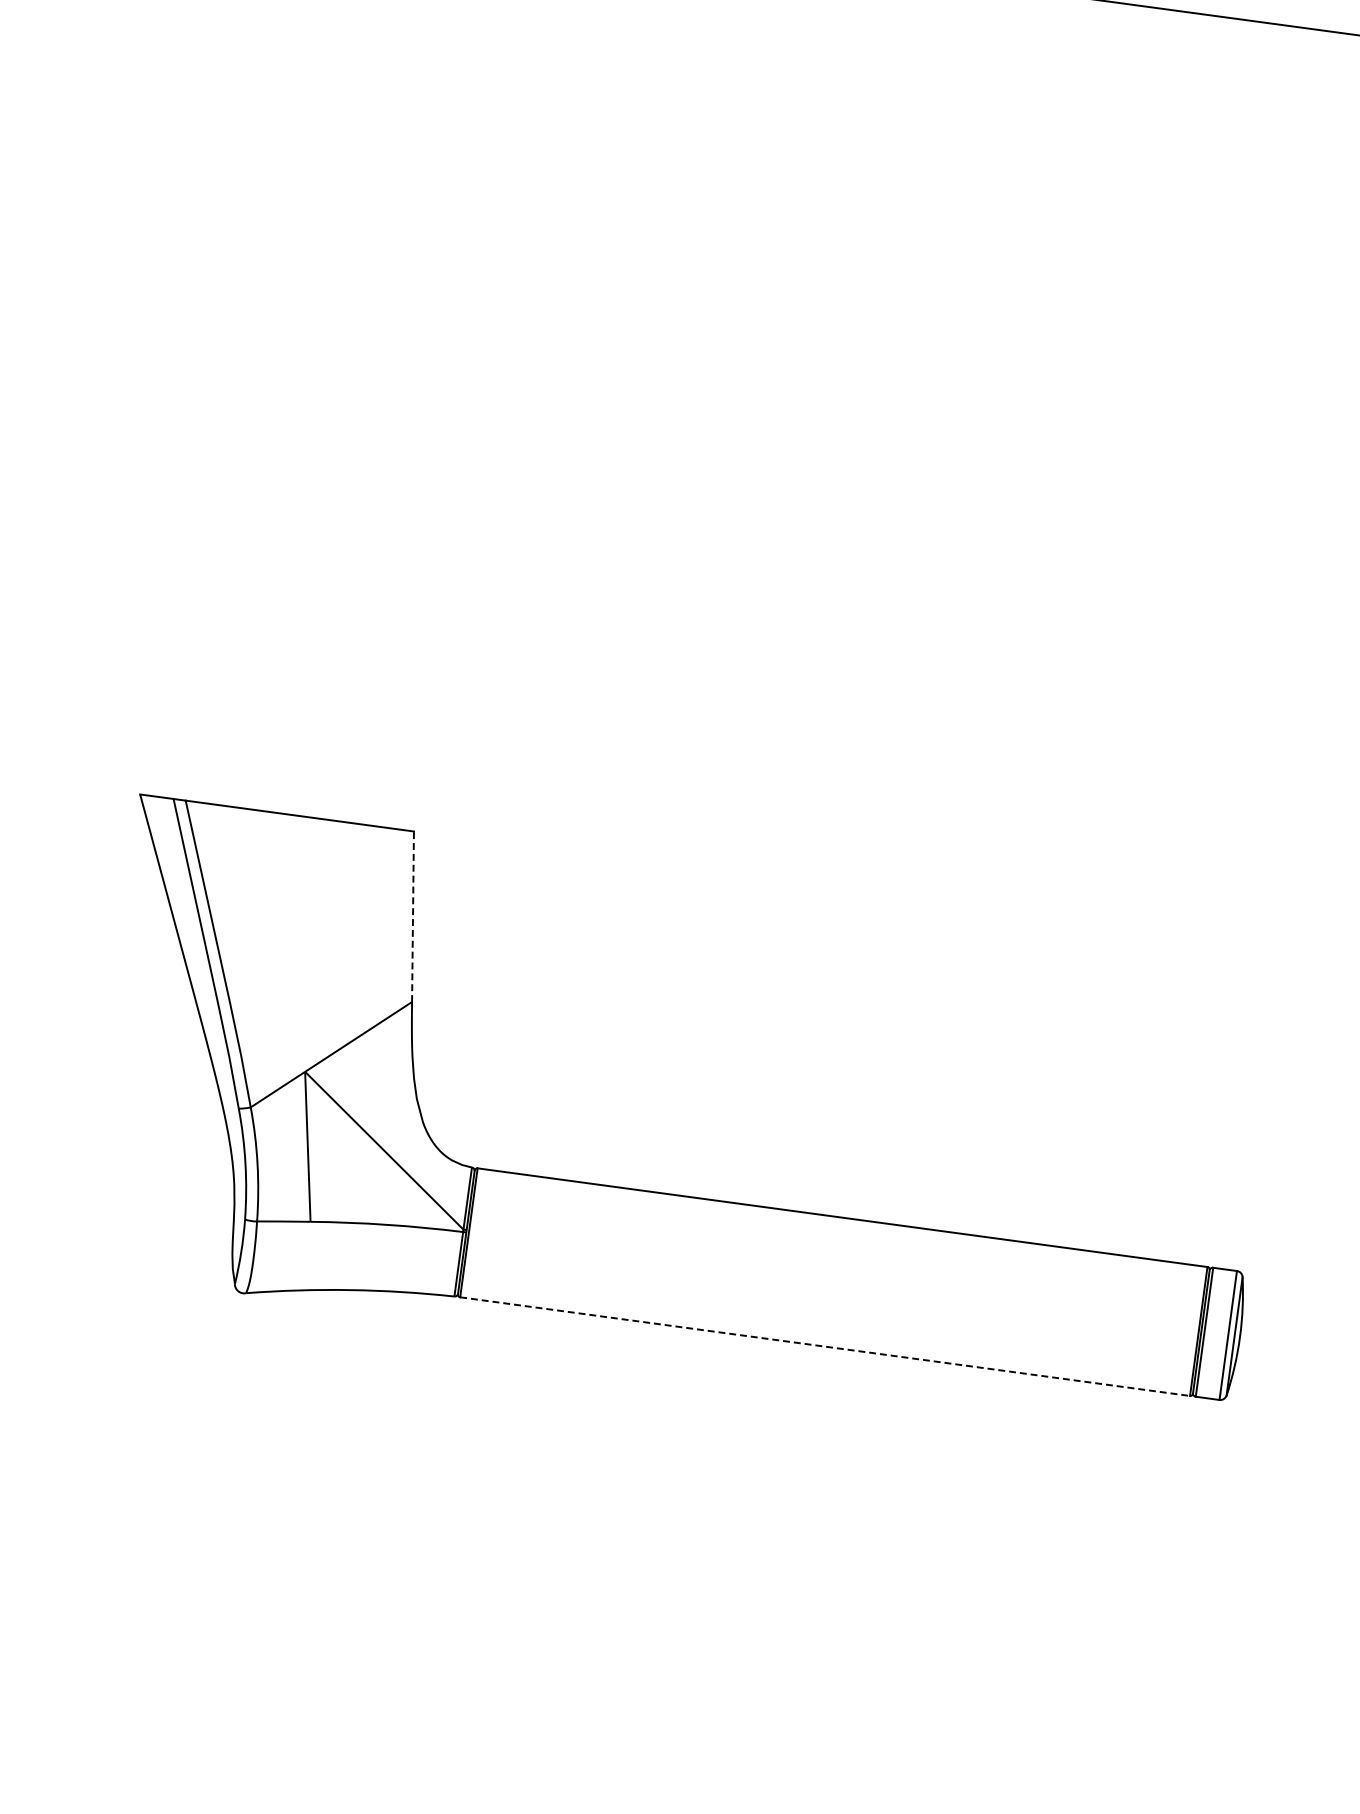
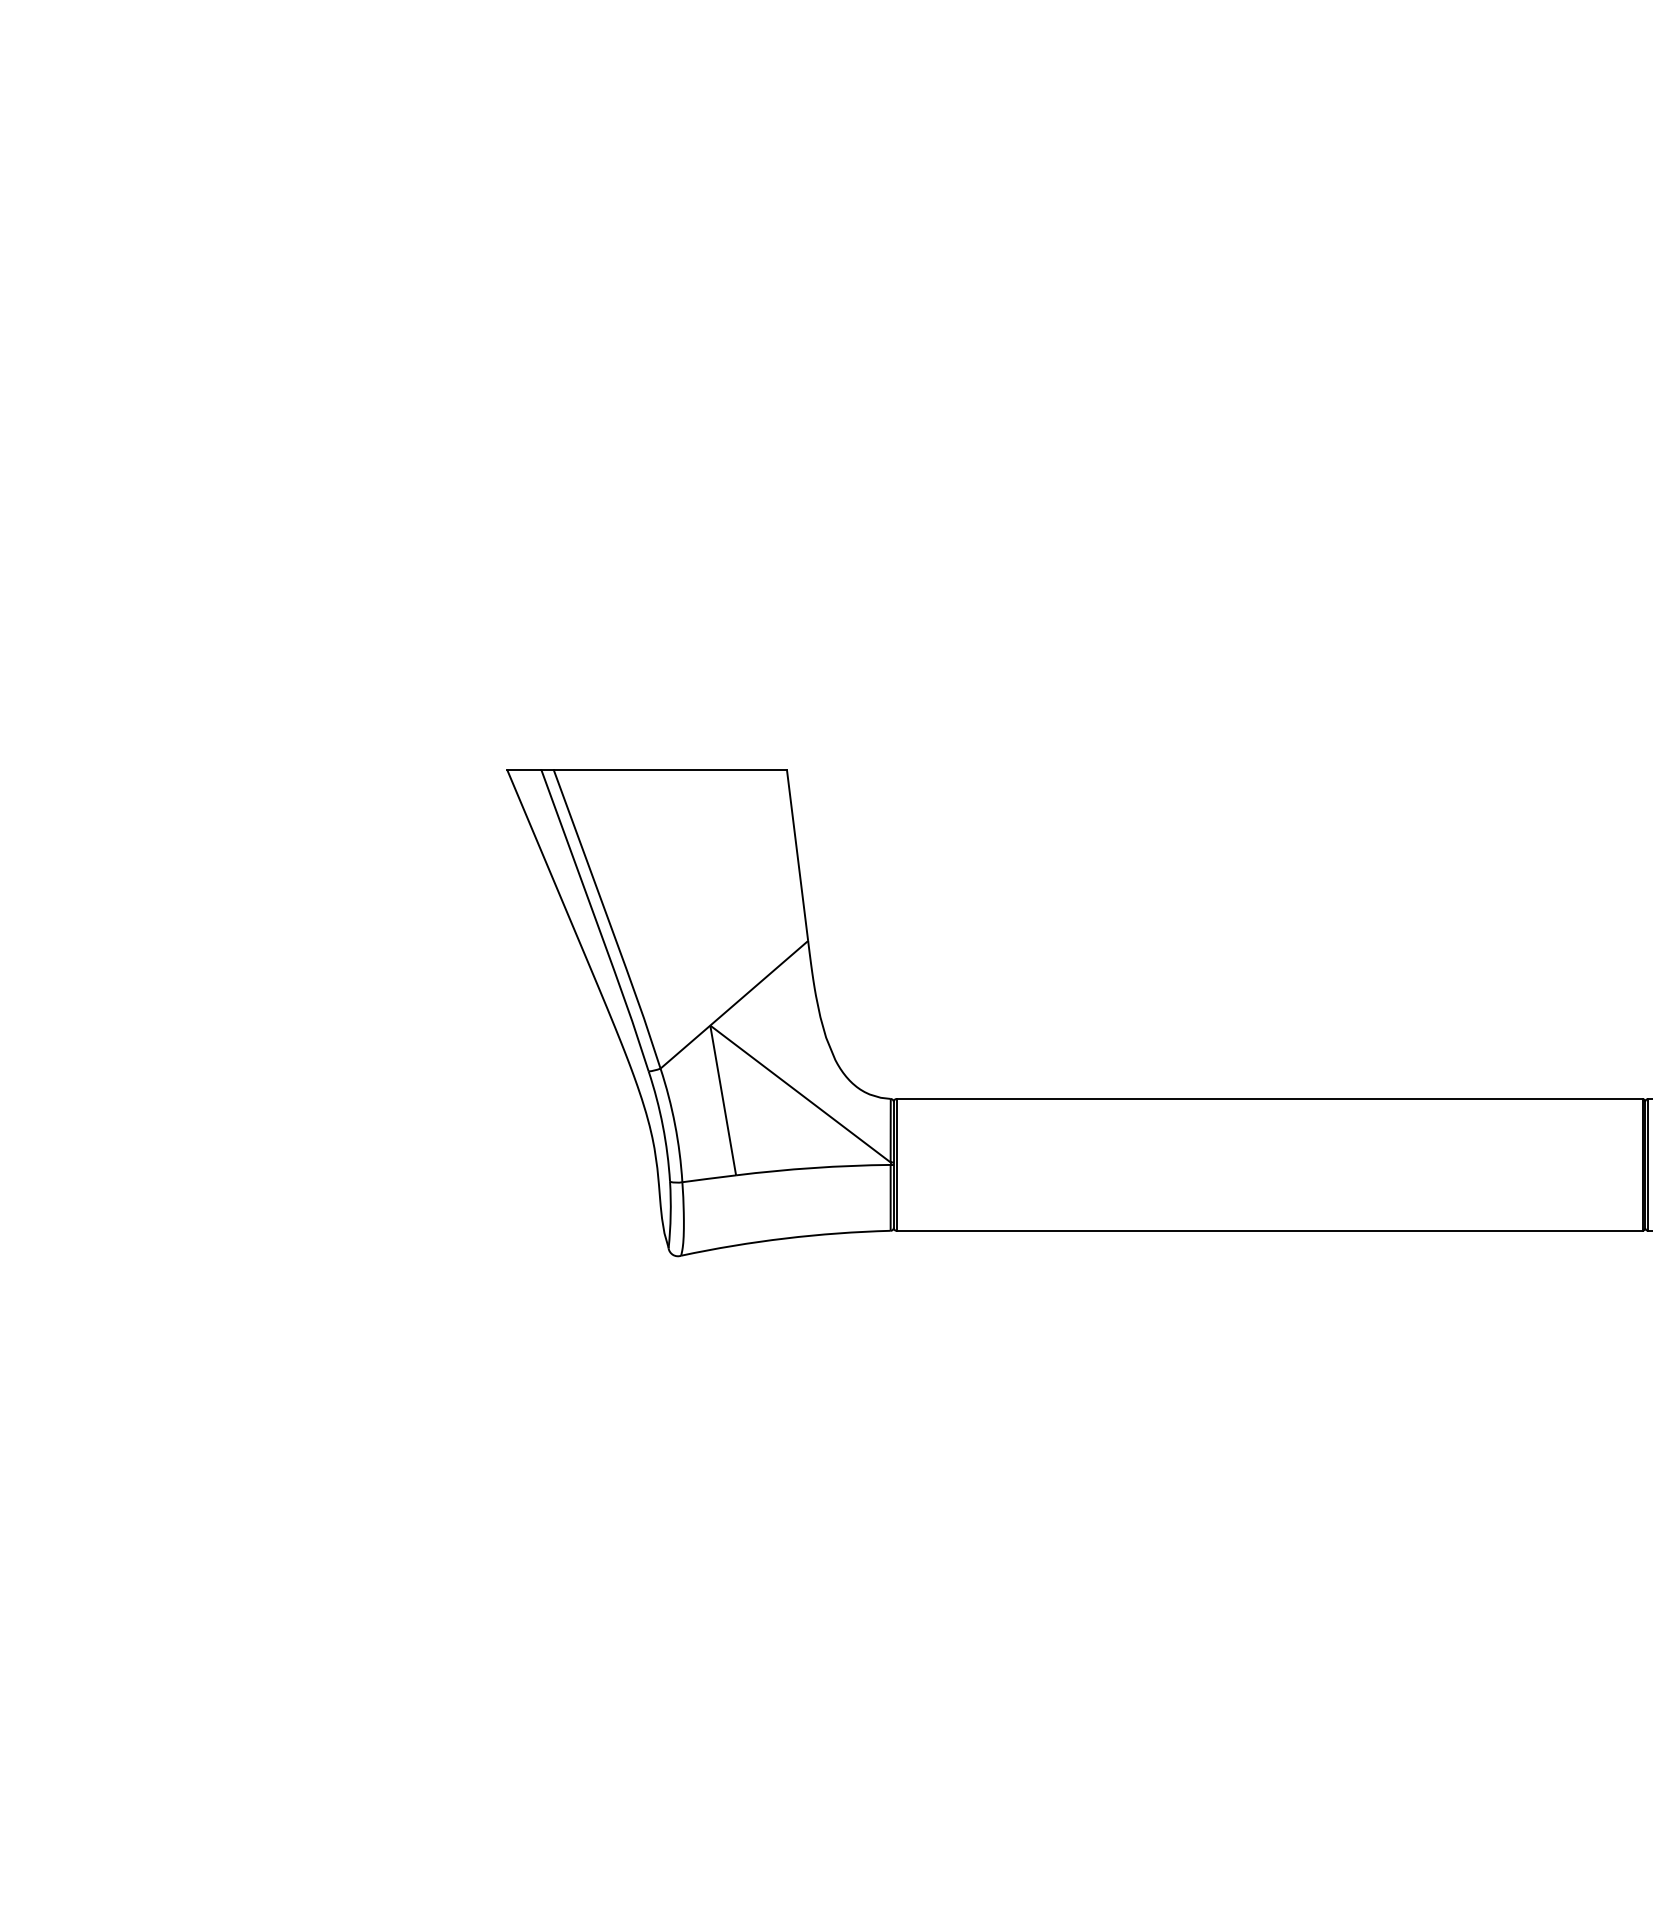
line: (412, 916) -> (797, 855), dashed -> solid
line: (825, 1346) -> (1269, 1230), dashed -> solid

